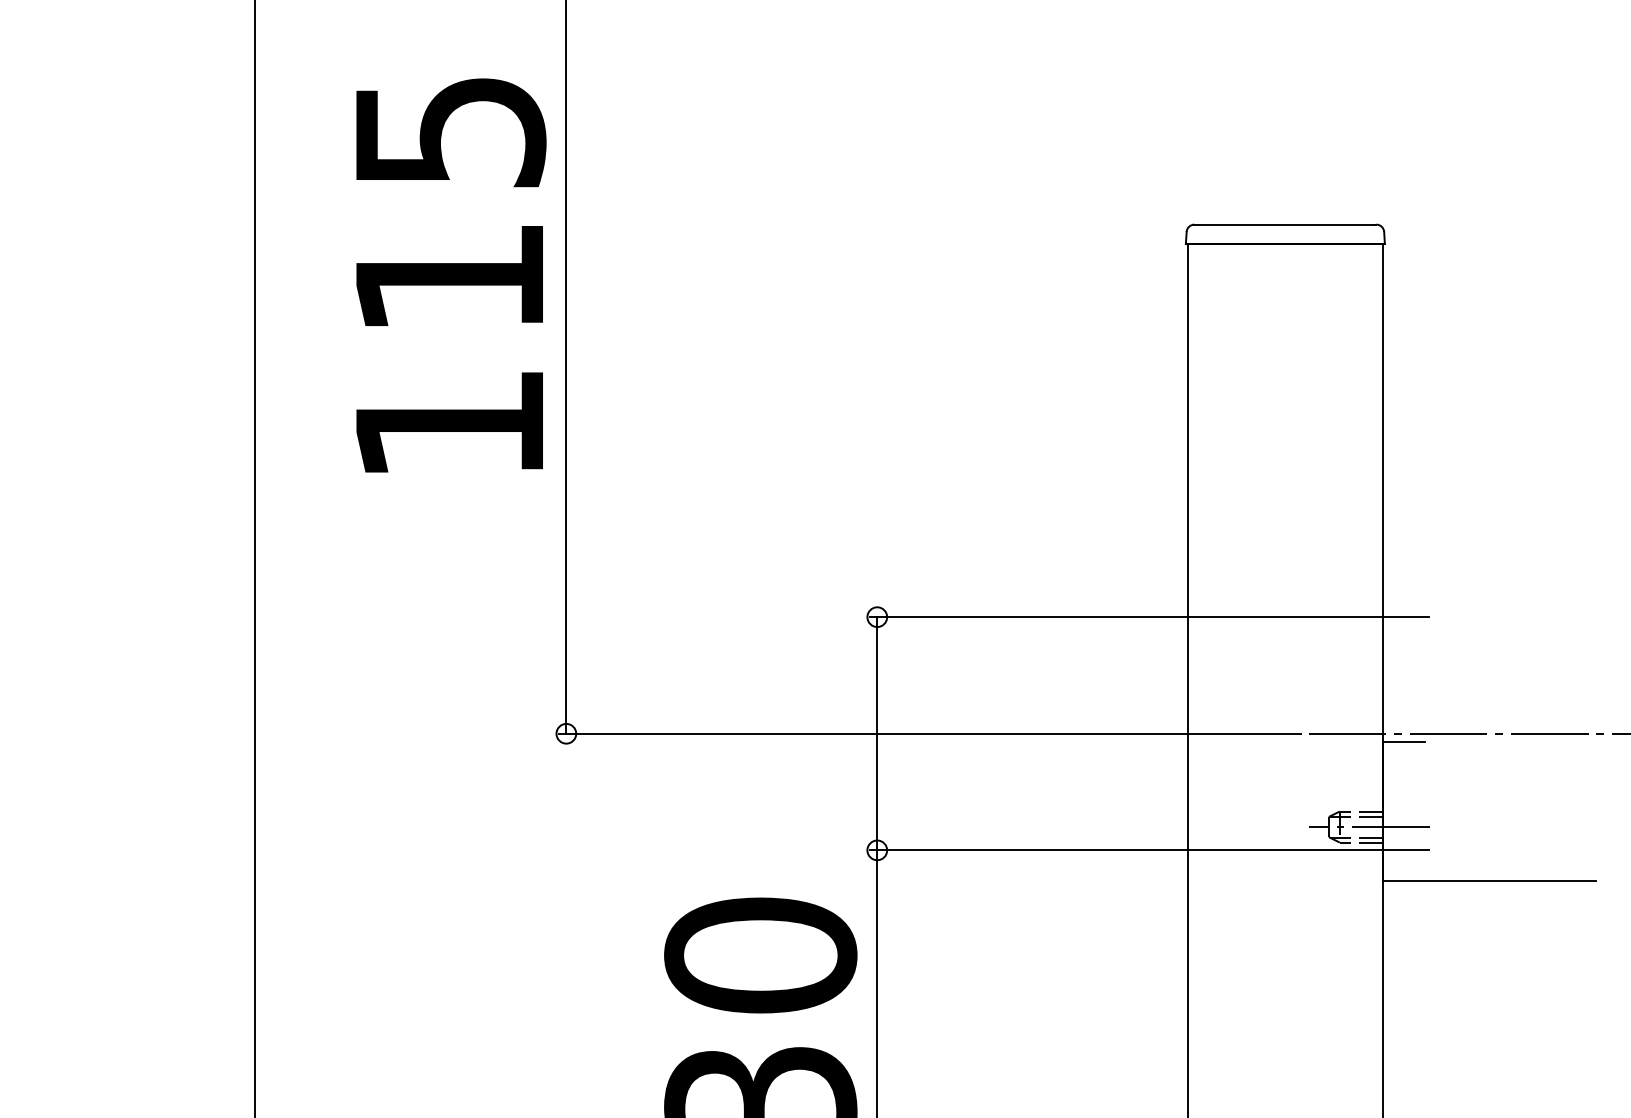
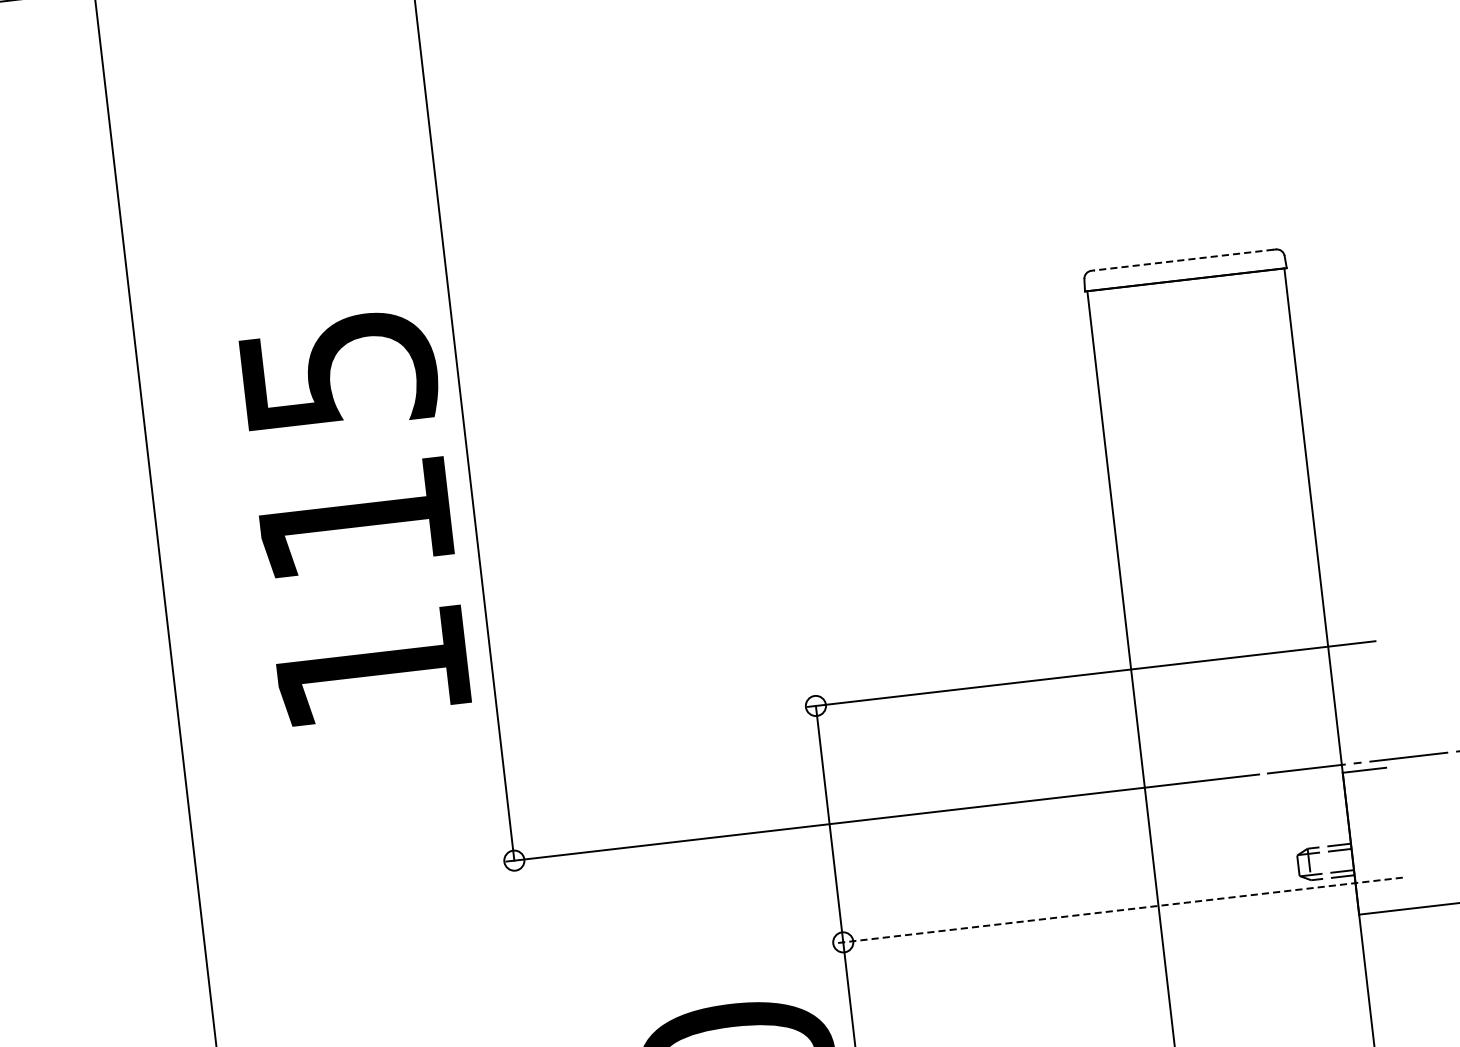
line: (1285, 224) -> (1183, 259), solid -> dashed
text: (451, 275) -> (356, 516), moved
line: (1369, 827) -> (1339, 861), removed
line: (1149, 850) -> (1119, 910), solid -> dashed

